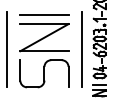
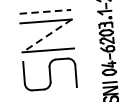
line: (44, 15) -> (45, 12), solid -> dashed
line: (44, 37) -> (47, 35), solid -> dashed
line: (7, 49) -> (8, 51), removed
line: (81, 49) -> (87, 45), removed

